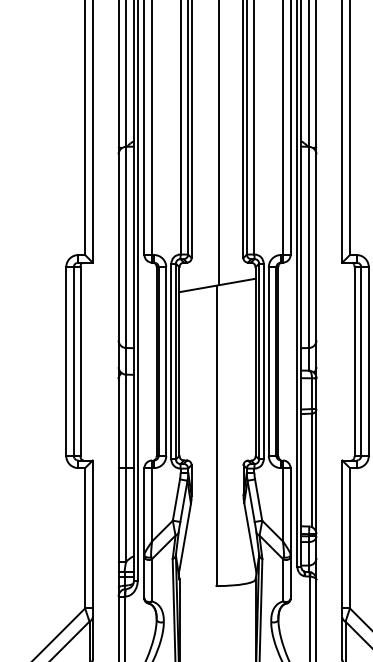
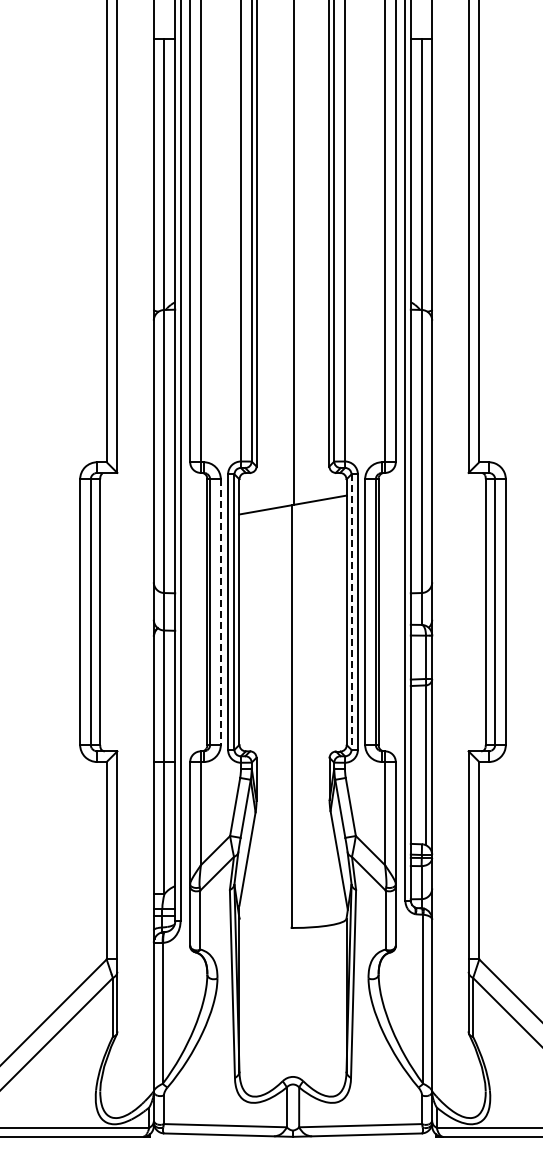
line: (166, 361) -> (220, 612), solid -> dashed
line: (259, 361) -> (351, 612), solid -> dashed

